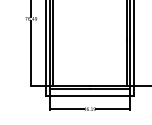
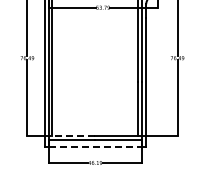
line: (69, 85) -> (71, 135), solid -> dashed
line: (89, 95) -> (95, 147), solid -> dashed

